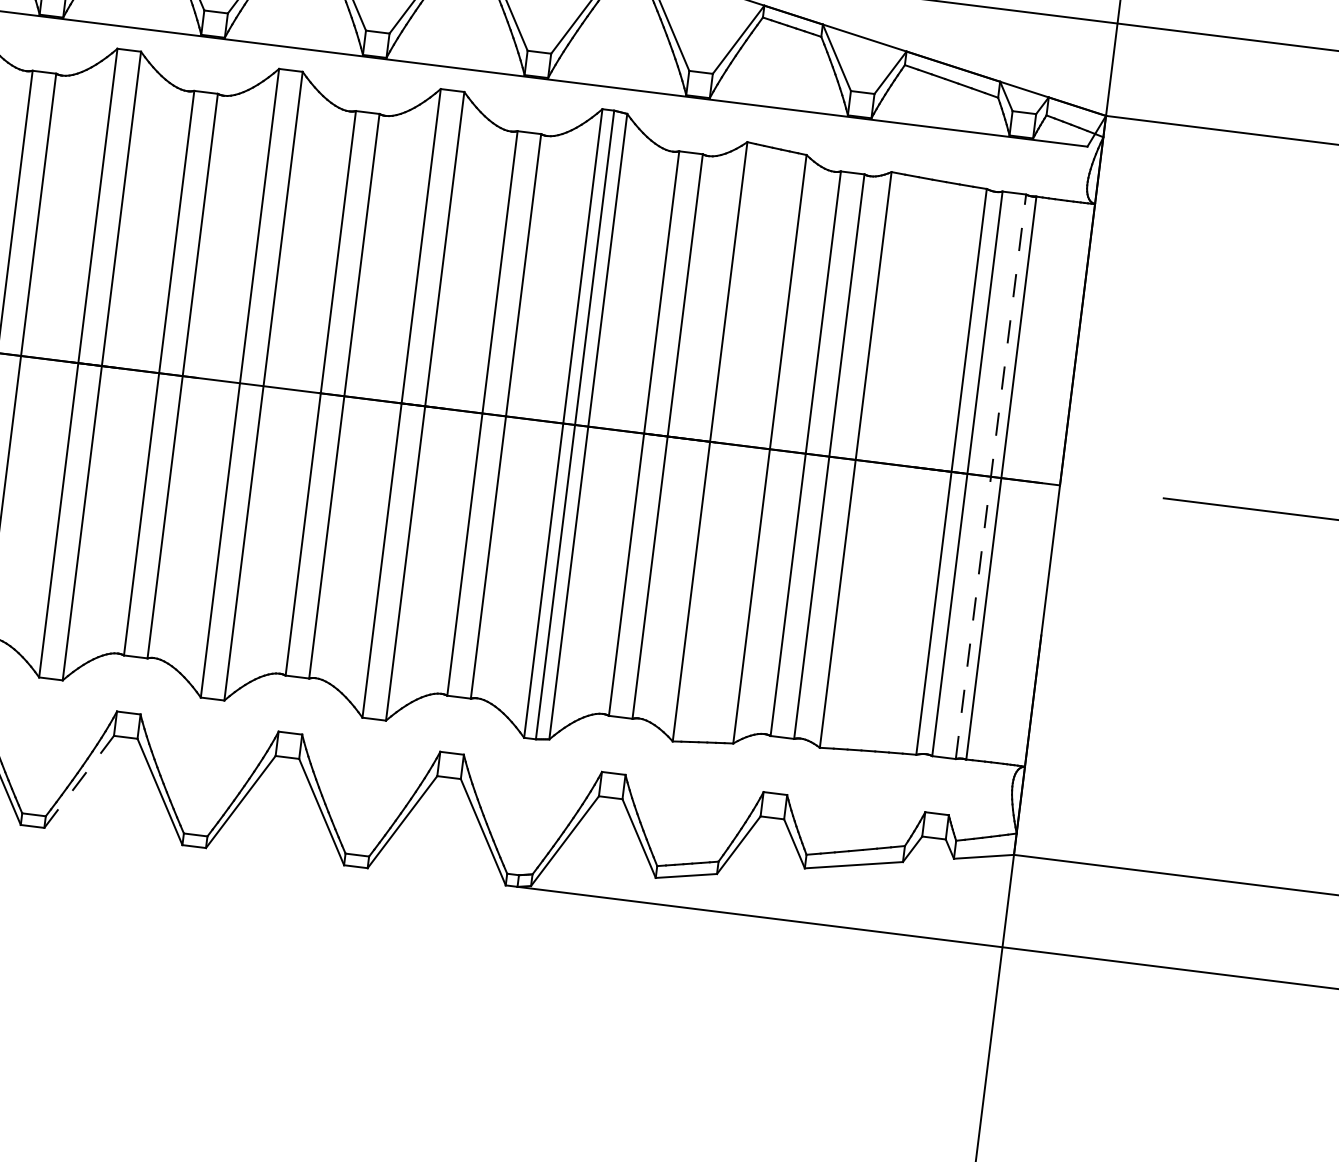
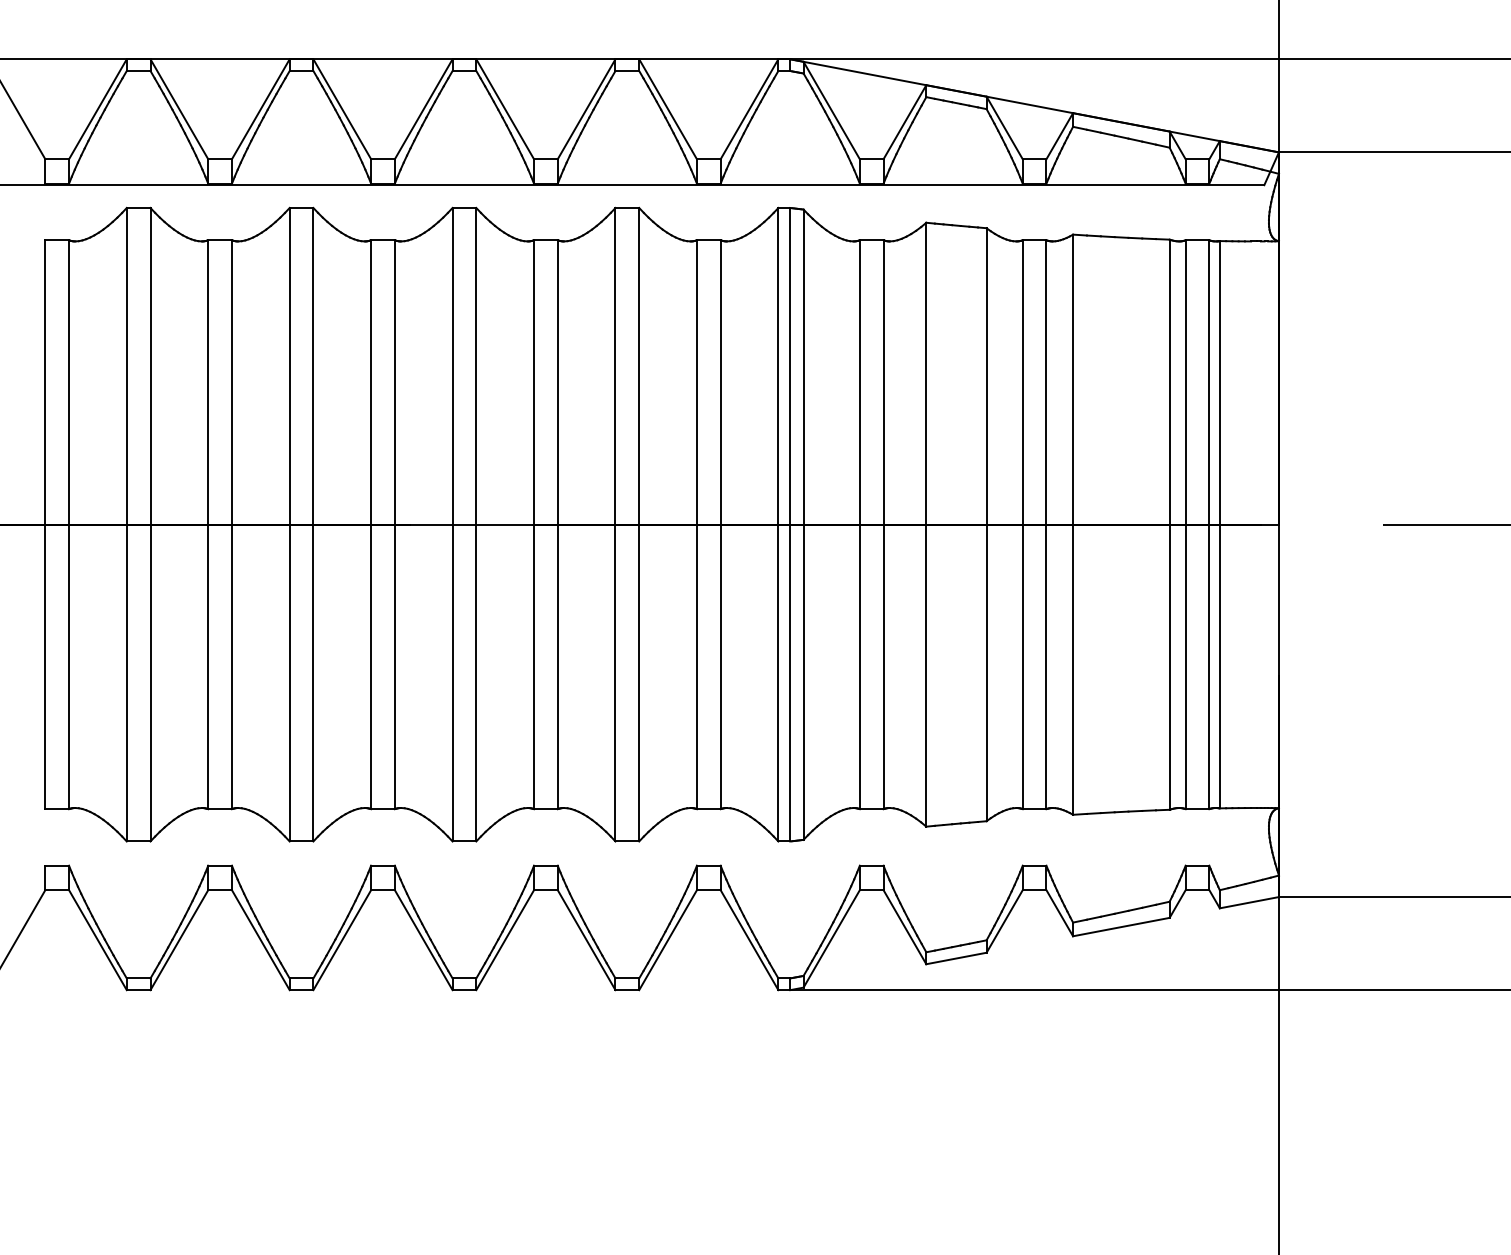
line: (991, 476) -> (1209, 524), dashed -> solid
line: (79, 782) -> (342, 940), dashed -> solid

